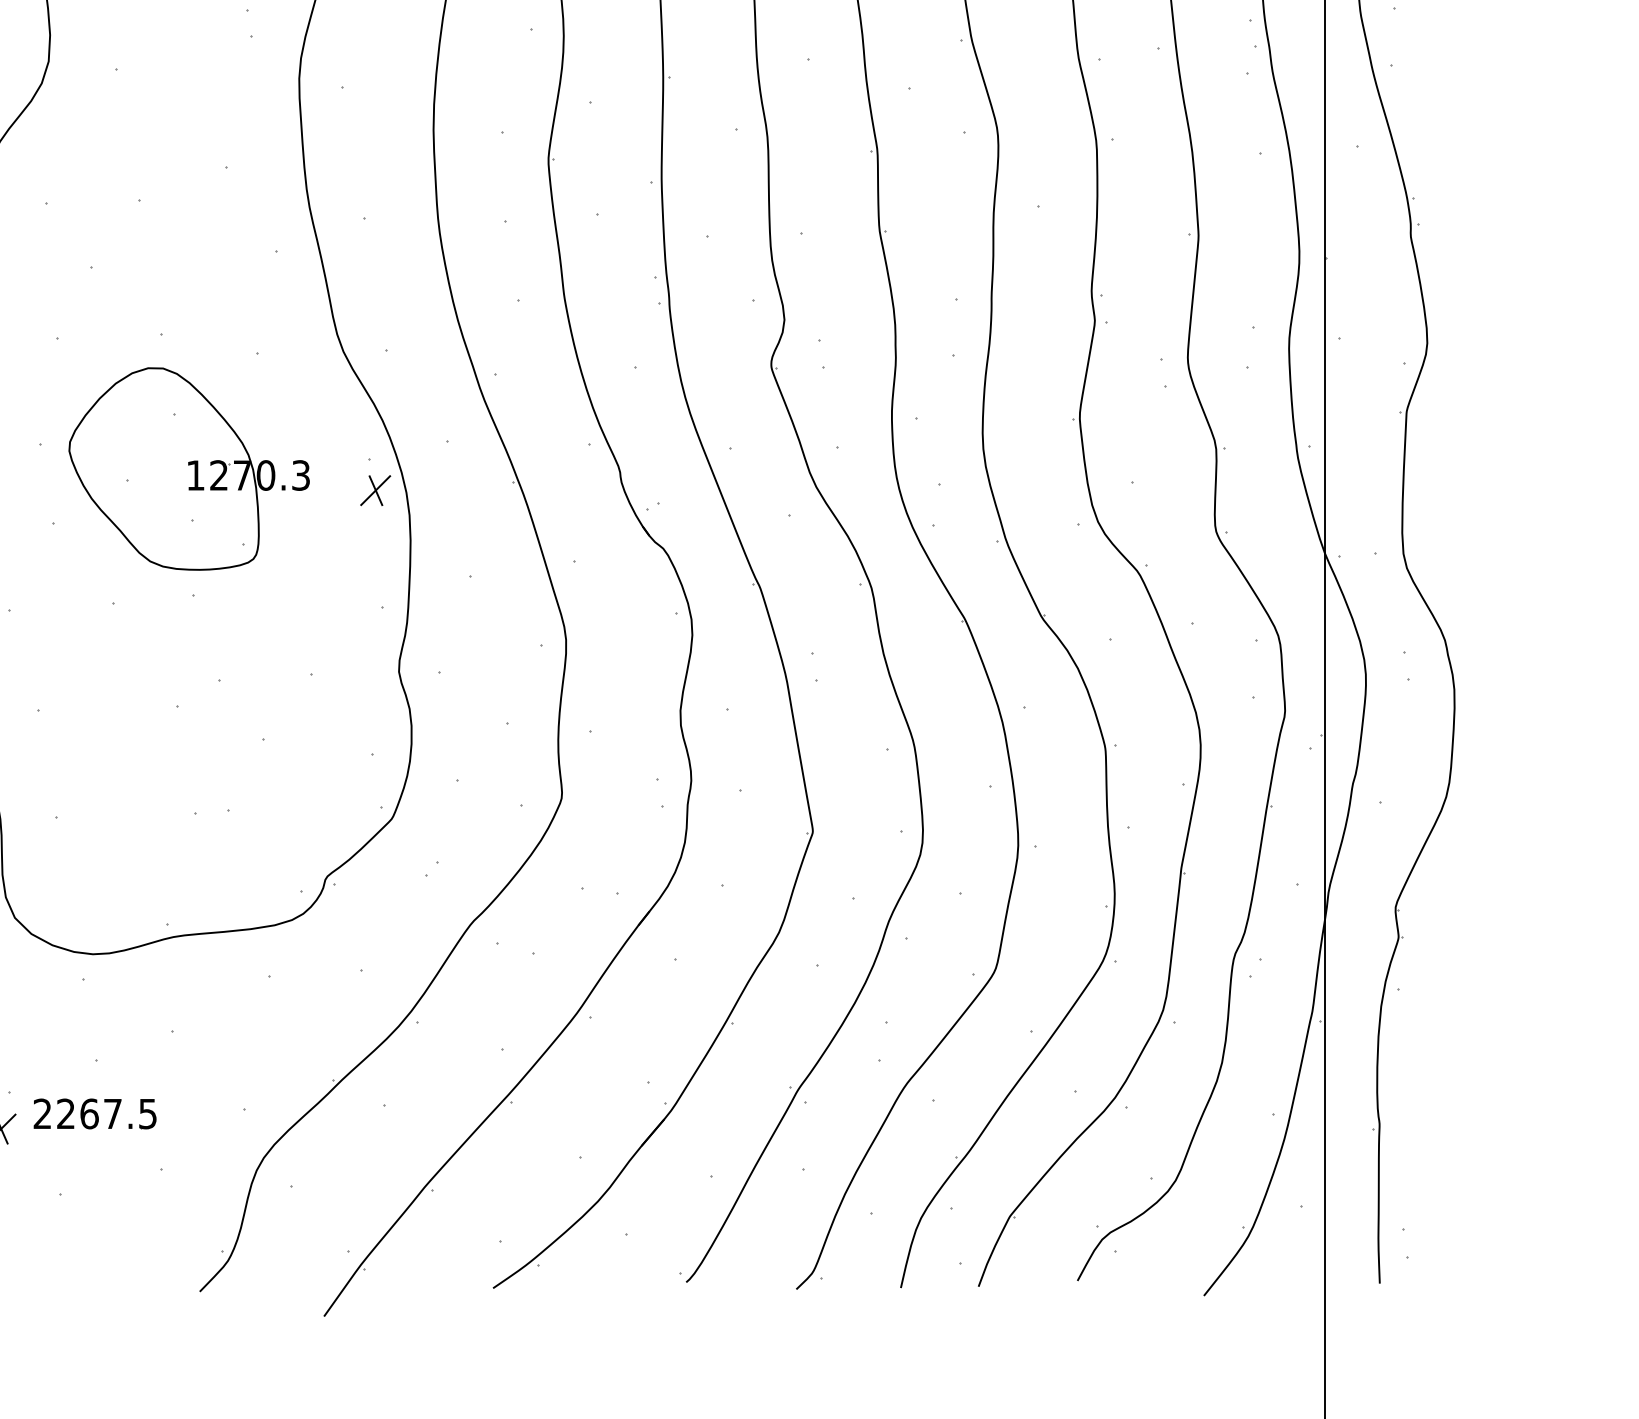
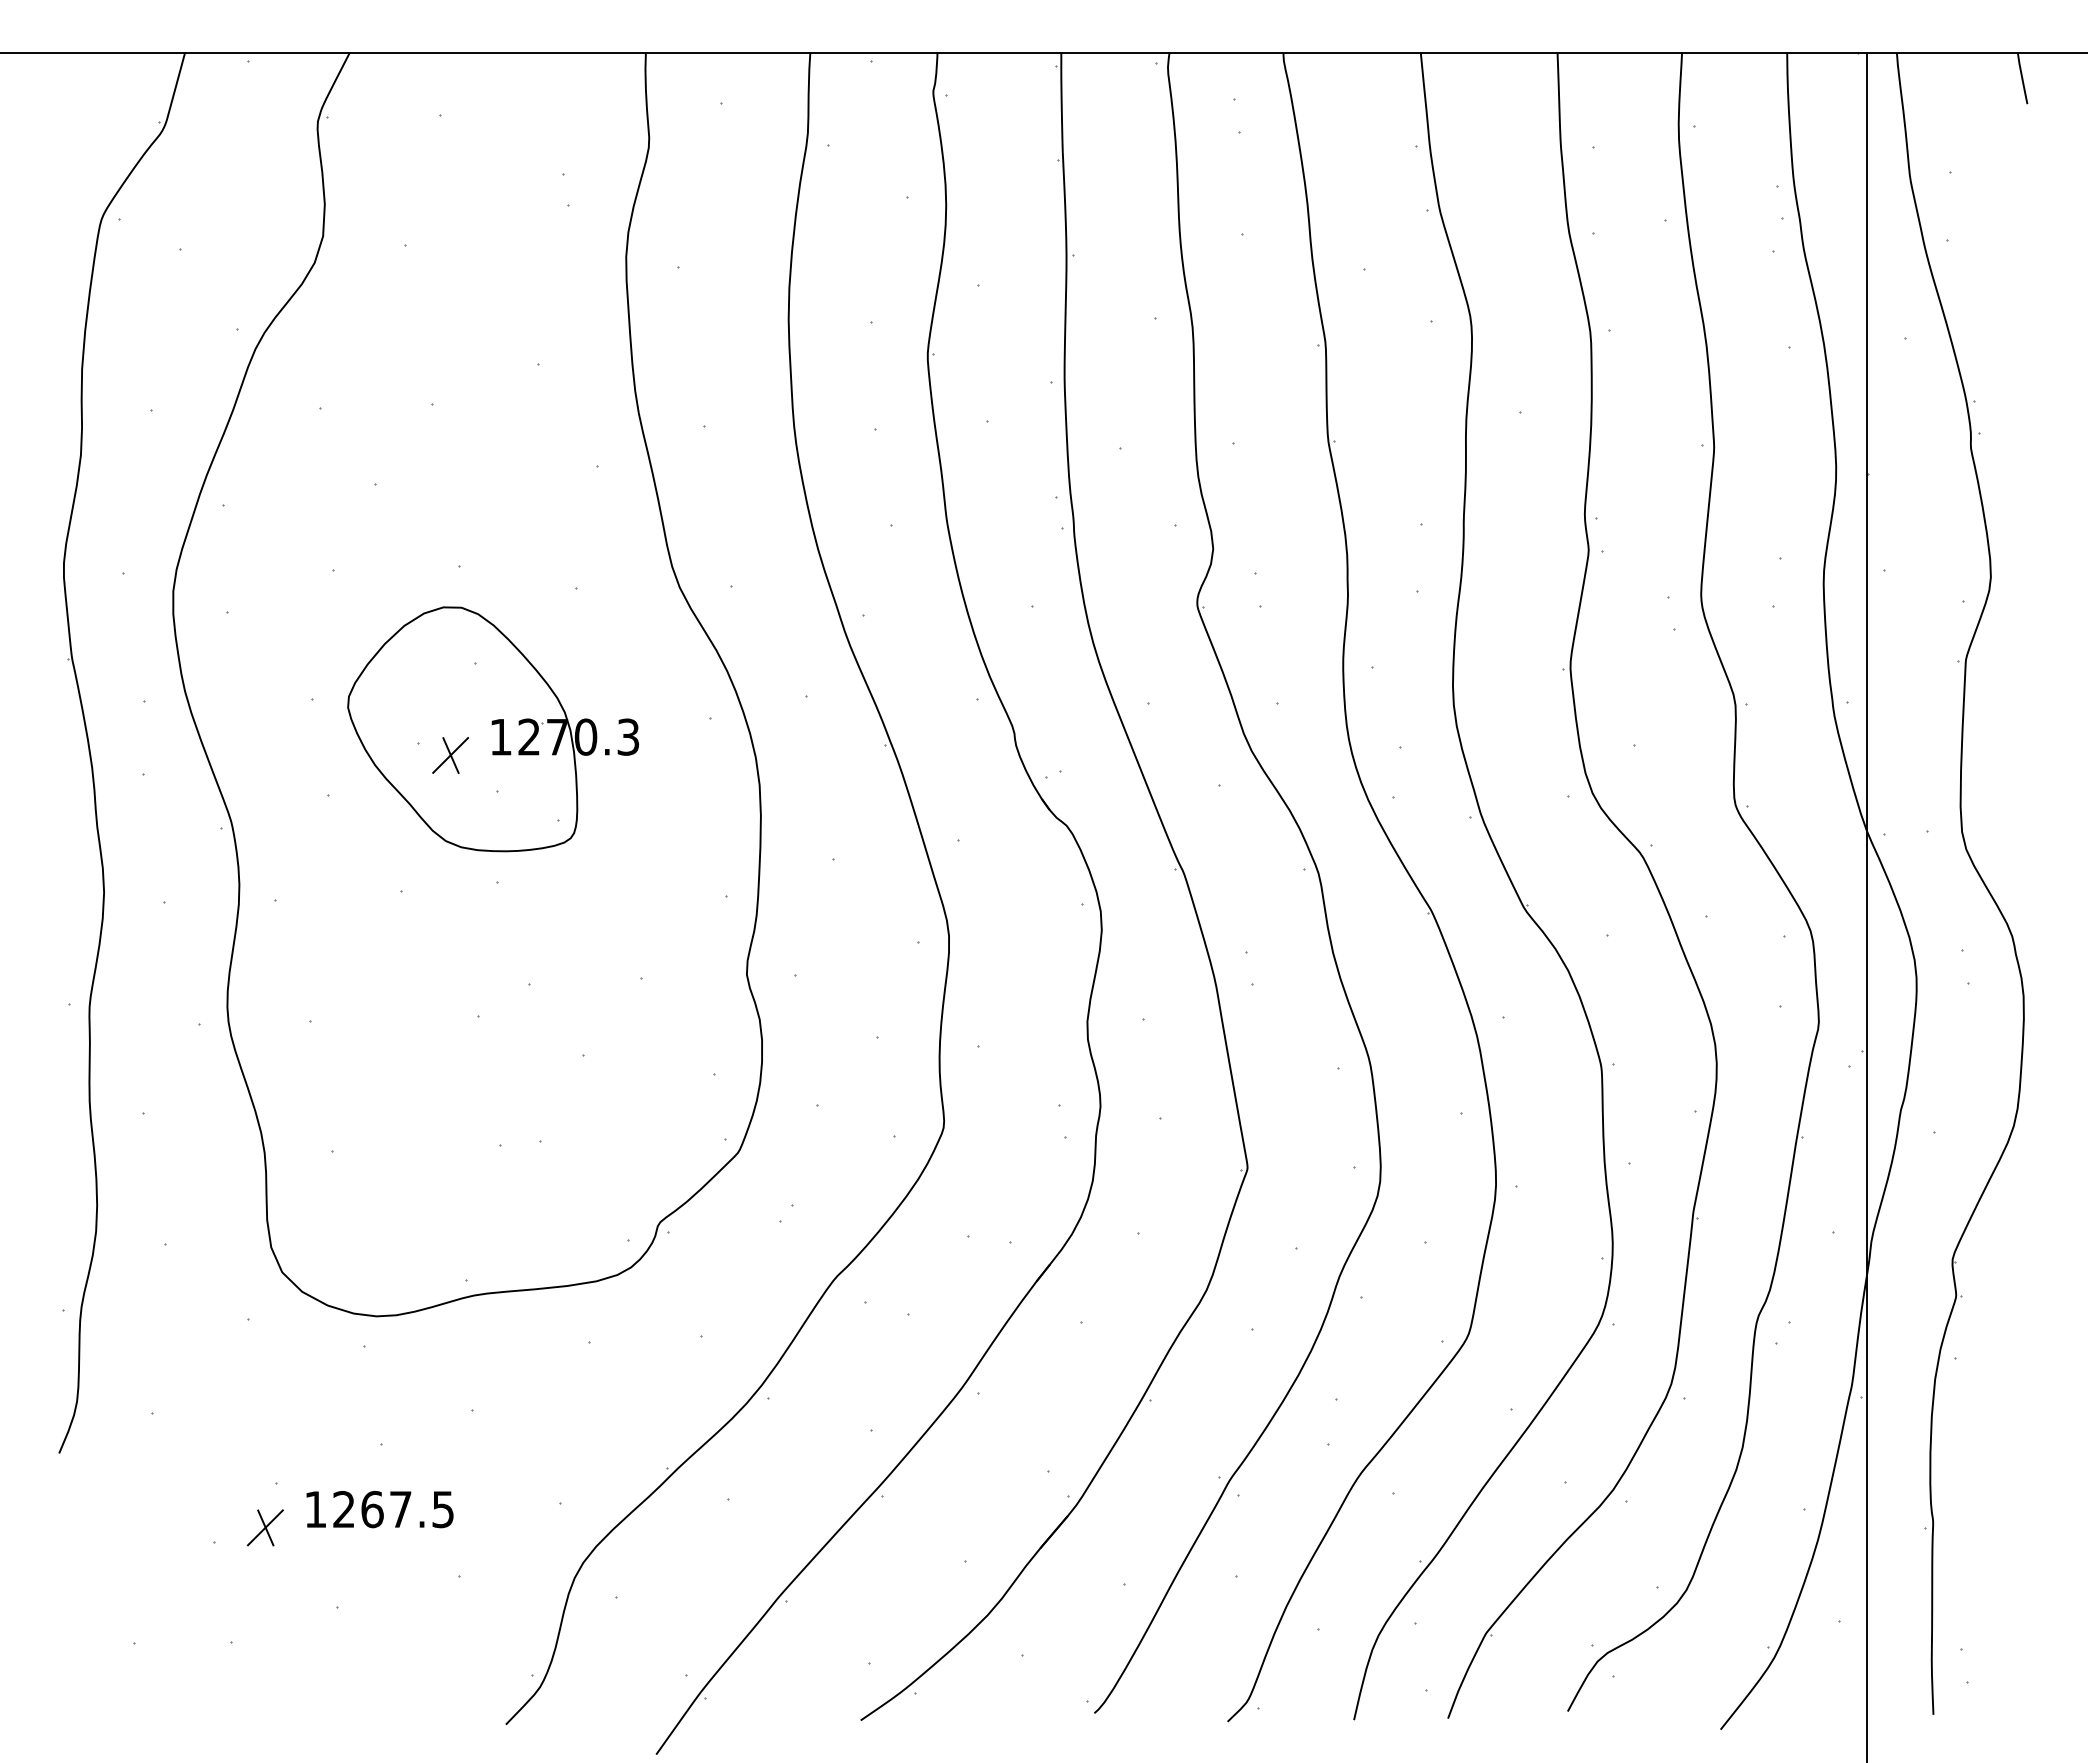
part: (375, 490) -> (450, 755), moved
text: (42, 1113) -> (315, 1508), 2267.5 -> 1267.5

